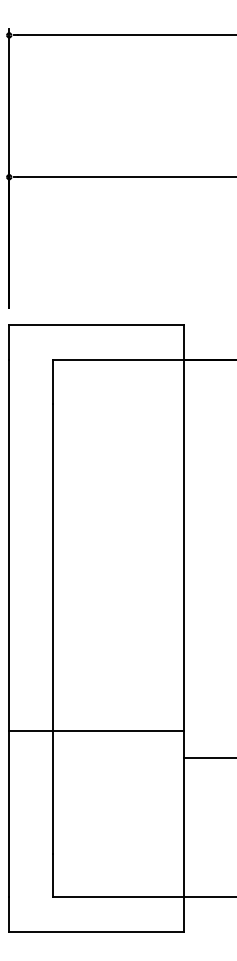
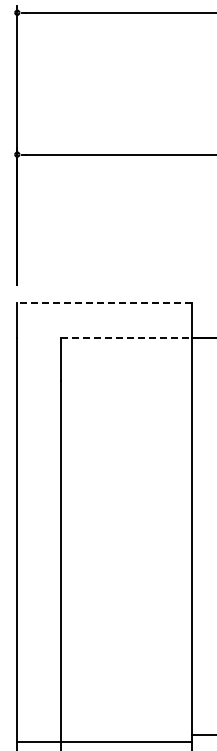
line: (96, 325) -> (104, 302), solid -> dashed
line: (118, 360) -> (126, 337), solid -> dashed
line: (96, 731) -> (104, 741), moved

